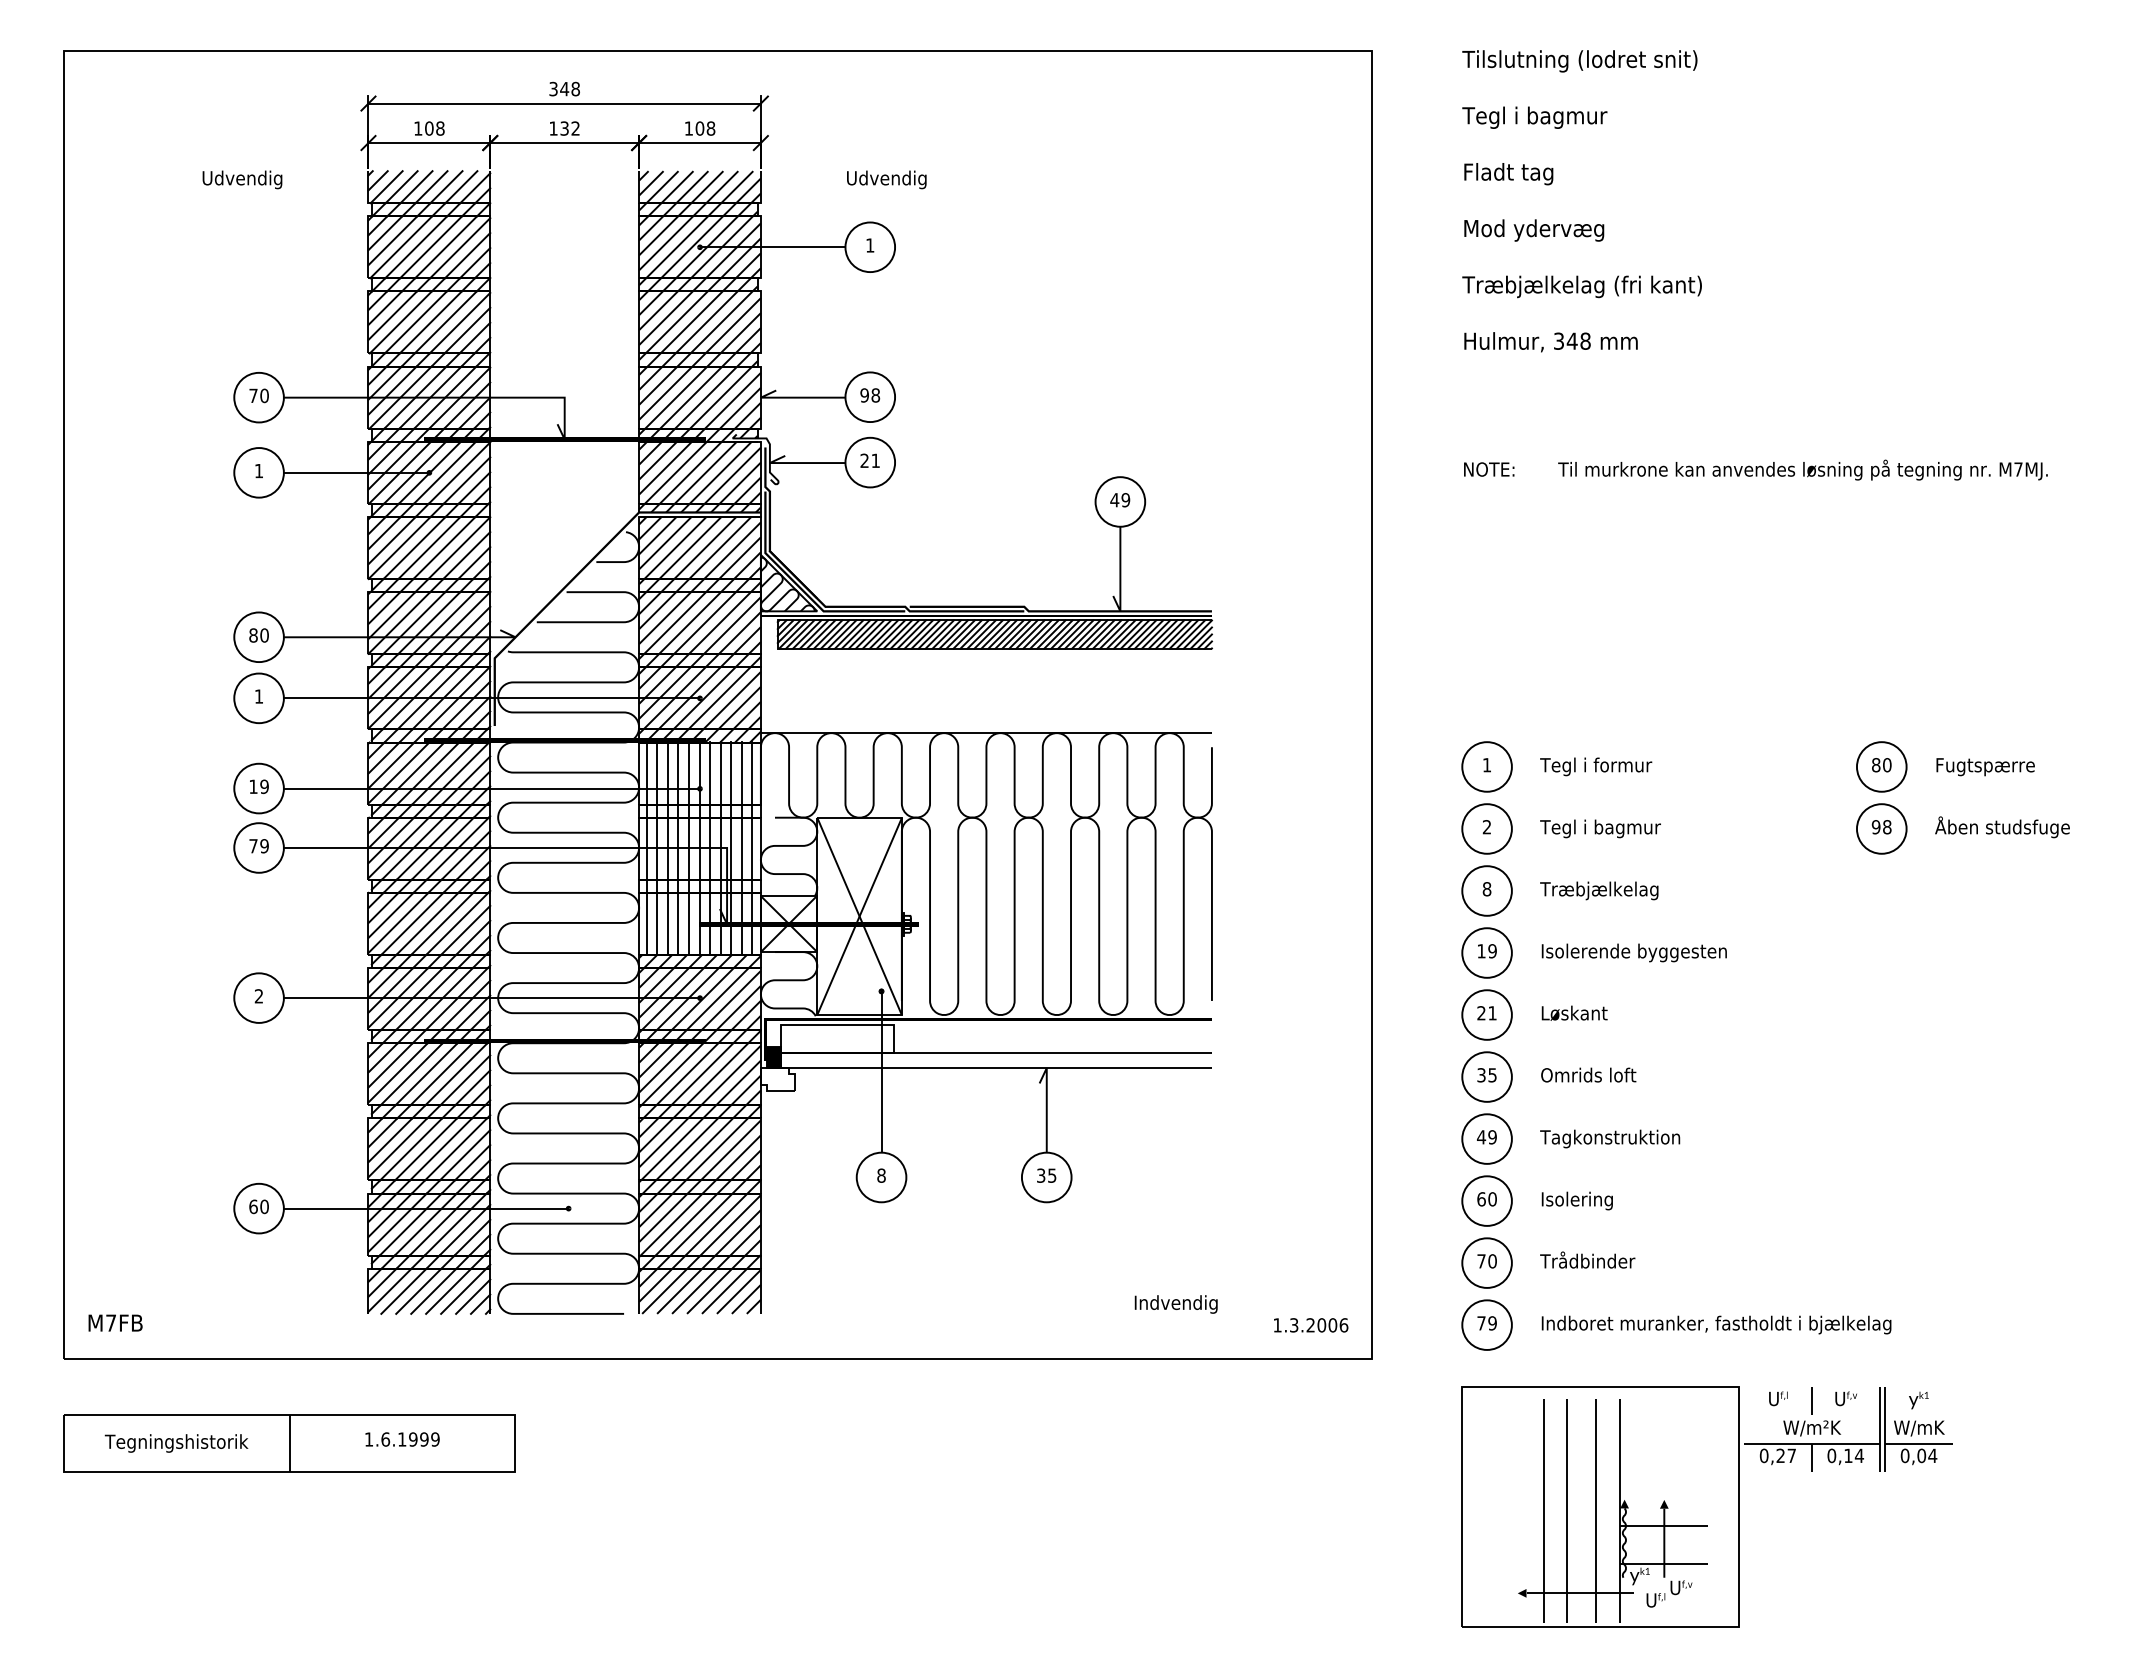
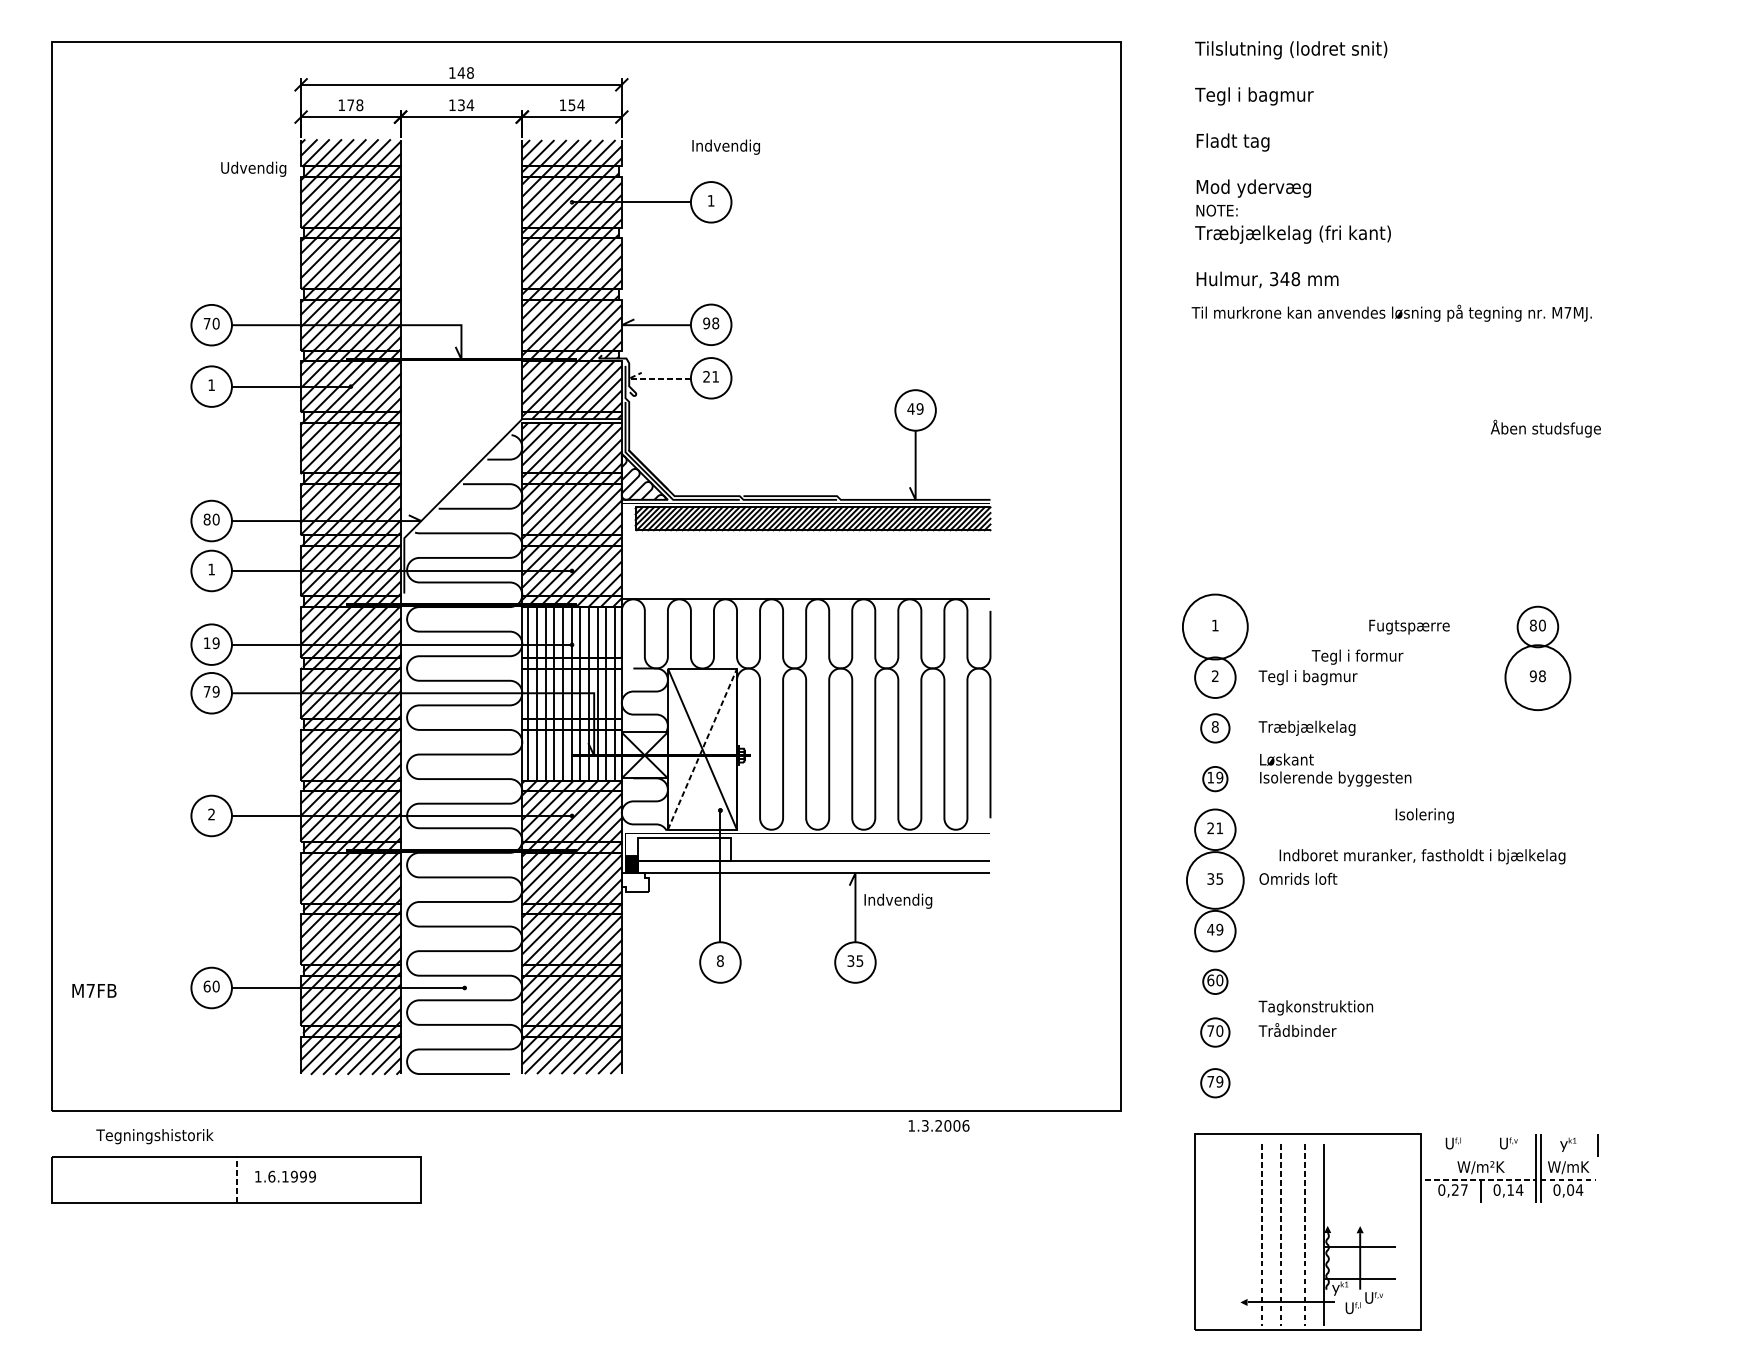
text: (553, 88) -> (452, 72), 348 -> 148
text: (429, 128) -> (350, 105), 108 -> 178
text: (575, 128) -> (470, 105), 132 -> 134
text: (705, 128) -> (576, 105), 108 -> 154
text: (242, 179) -> (253, 168), moved
text: (888, 179) -> (726, 146), Udvendig -> Indvendig
line: (798, 463) -> (652, 379), solid -> dashed
text: (1489, 469) -> (1217, 210), moved
text: (1802, 469) -> (1391, 312), moved
circle: (1486, 766) -> (1214, 626), size x1.6
text: (1596, 766) -> (1357, 656), moved
text: (1985, 767) -> (1409, 627), moved
text: (2002, 827) -> (1545, 428), moved
circle: (1881, 828) -> (1537, 677), size x1.6
circle: (1486, 890) -> (1214, 727), size x0.7
line: (859, 915) -> (702, 748), solid -> dashed
circle: (1486, 952) -> (1214, 778), size x0.6
text: (1574, 1012) -> (1286, 759), moved
circle: (1486, 1076) -> (1214, 880), size x1.4
text: (1610, 1138) -> (1316, 1007), moved
circle: (1486, 1200) -> (1214, 981), size x0.6
text: (1576, 1200) -> (1424, 815), moved
circle: (1486, 1262) -> (1214, 1032), size x0.7
text: (1175, 1304) -> (897, 901), moved
text: (115, 1322) -> (94, 990), moved
circle: (1486, 1324) -> (1214, 1082), size x0.7
text: (1716, 1324) -> (1422, 856), moved
text: (1311, 1325) -> (939, 1126), moved
line: (1811, 1400) -> (1598, 1144), moved
text: (402, 1439) -> (285, 1176), moved
text: (176, 1443) -> (154, 1136), moved
line: (289, 1443) -> (236, 1179), solid -> dashed
line: (1811, 1443) -> (1480, 1179), solid -> dashed
line: (1919, 1443) -> (1568, 1179), solid -> dashed
line: (1543, 1510) -> (1261, 1234), solid -> dashed
line: (1567, 1510) -> (1281, 1234), solid -> dashed
line: (1596, 1510) -> (1304, 1234), solid -> dashed

